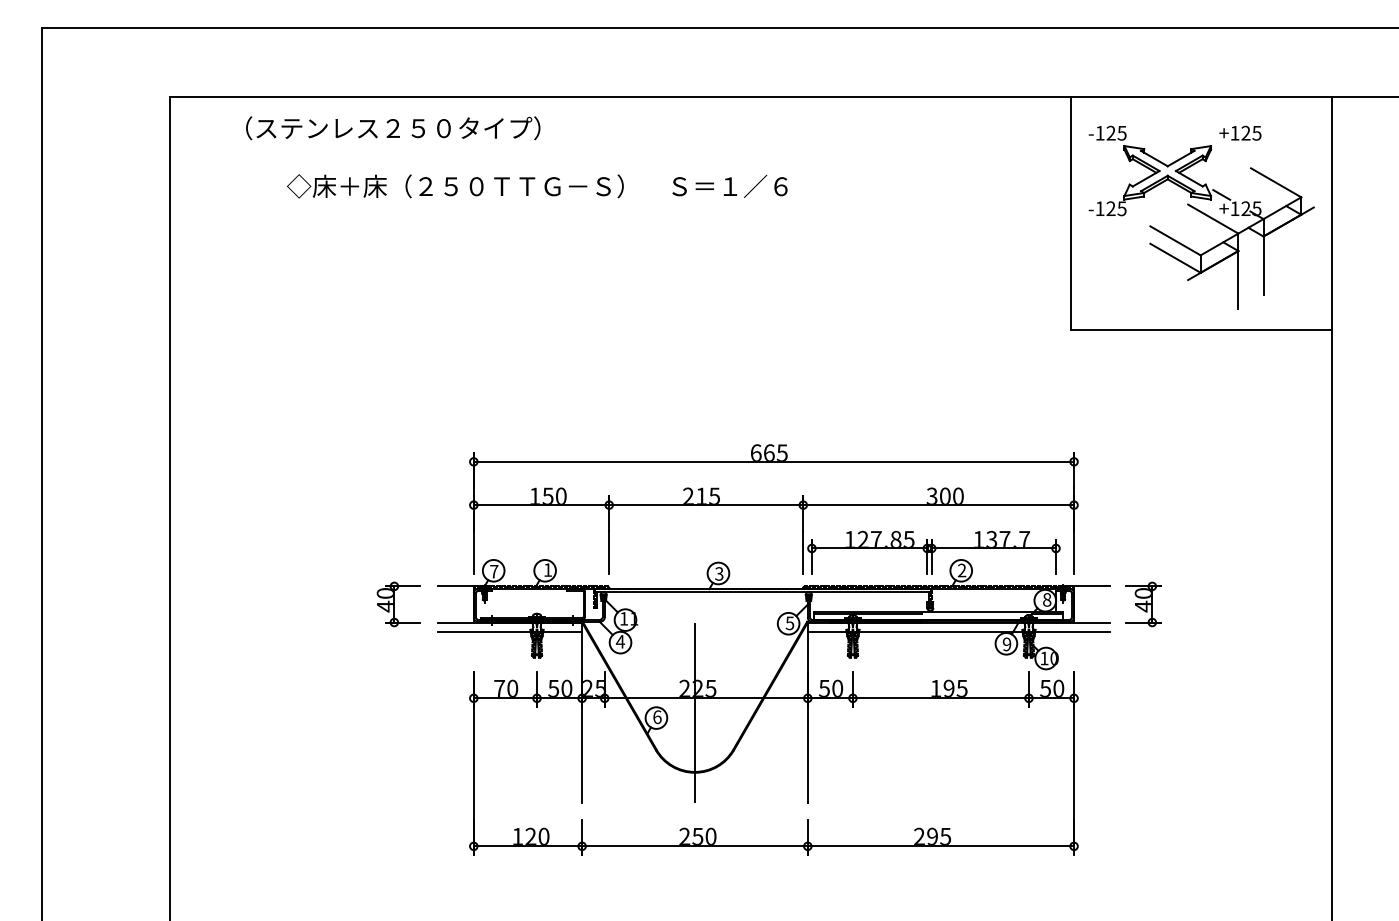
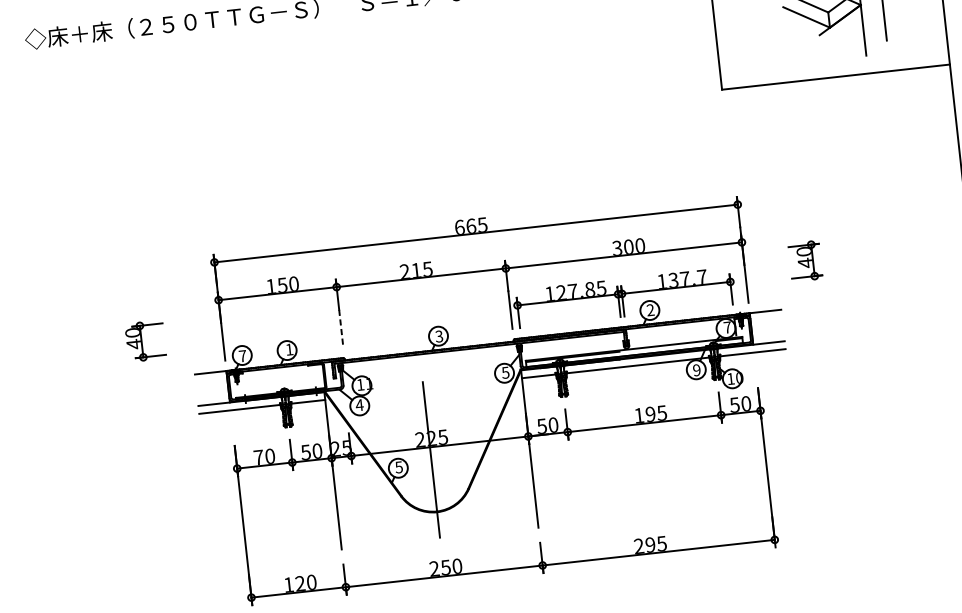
line: (609, 552) -> (341, 328), solid -> dashed
text: (1047, 599) -> (727, 327), 8 -> 7
part: (398, 604) -> (145, 341), moved
part: (1143, 604) -> (805, 261), moved
text: (657, 717) -> (399, 467), 6 -> 5

